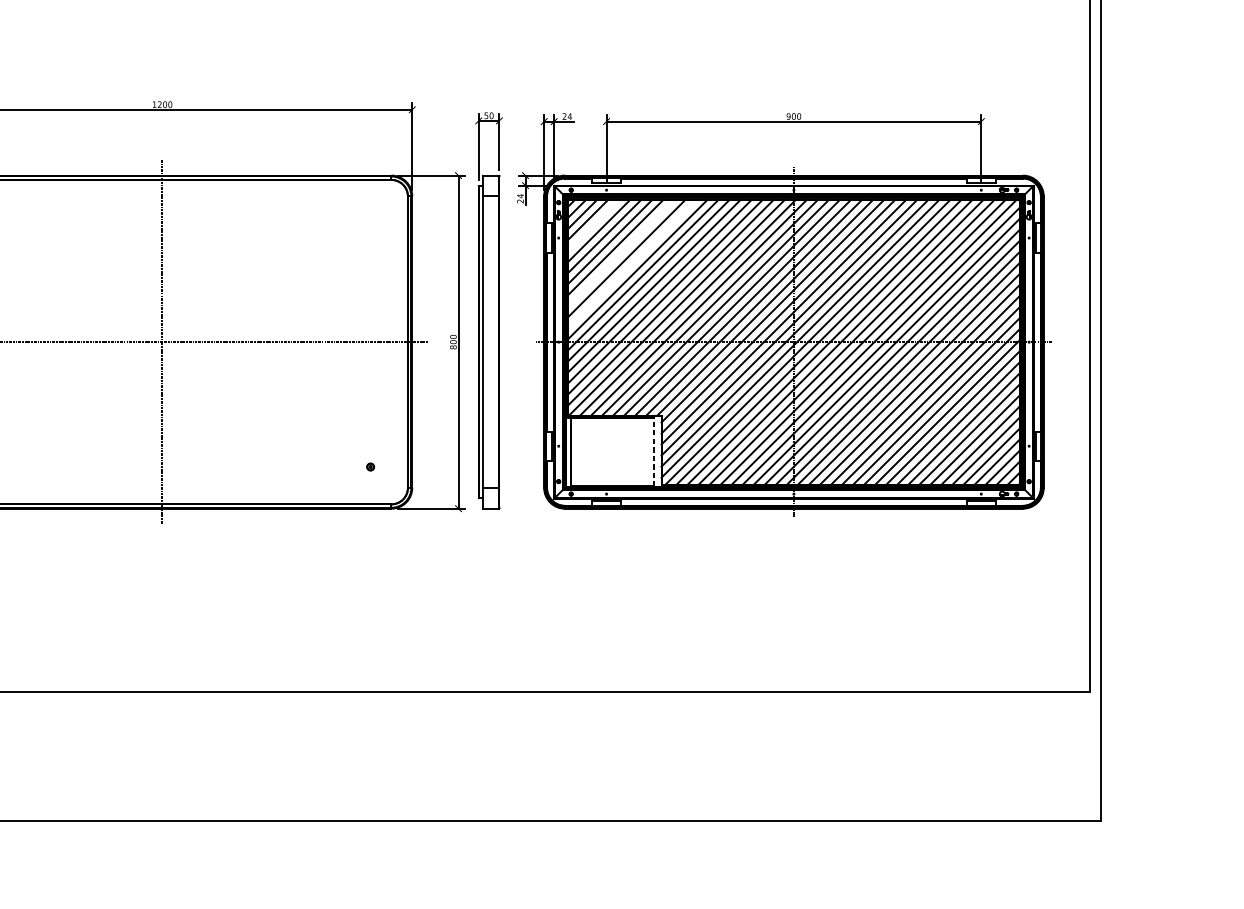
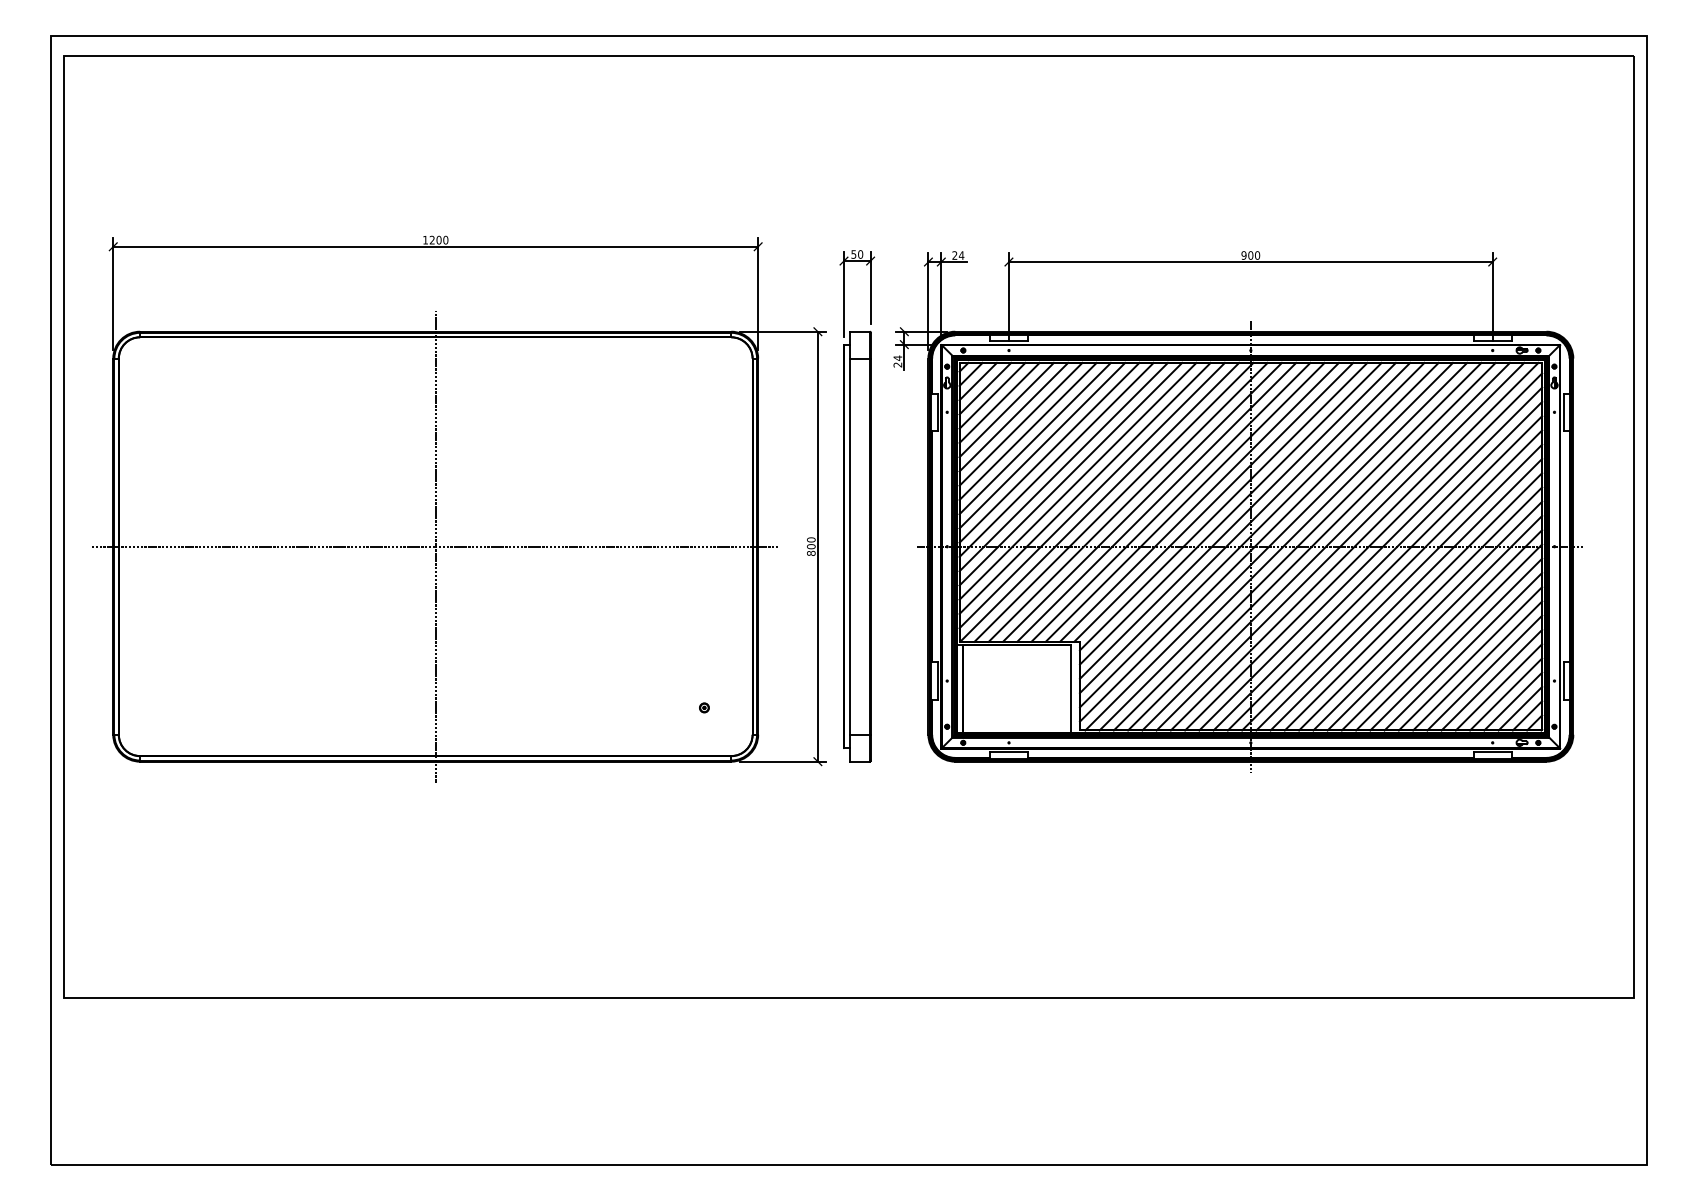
line: (593, 225) -> (992, 395), added
line: (620, 252) -> (1027, 431), added
line: (632, 263) -> (1042, 445), added
line: (654, 452) -> (1070, 688), dashed -> solid

